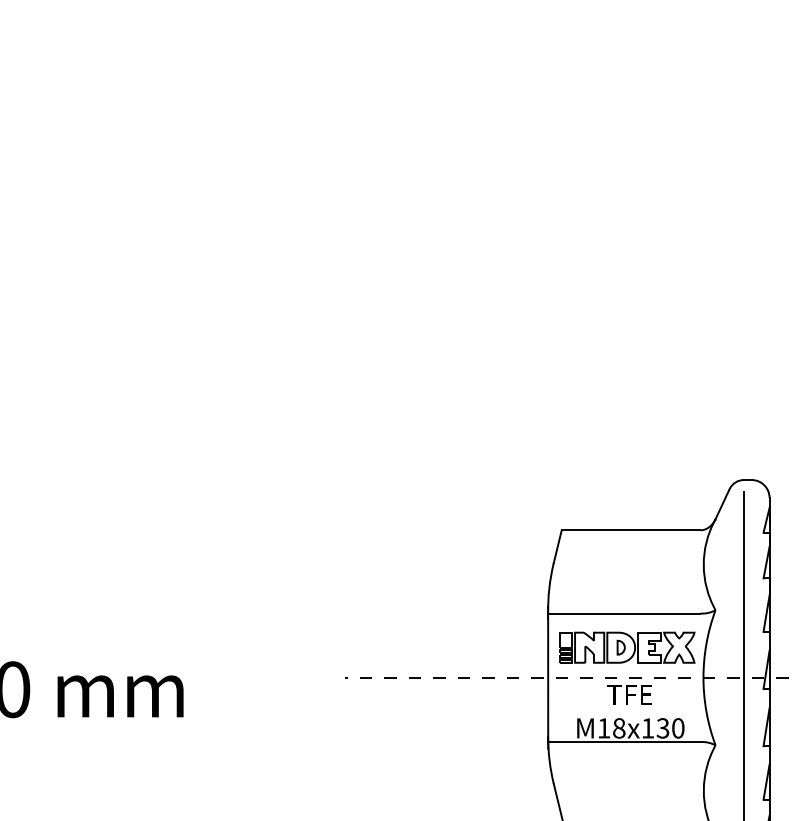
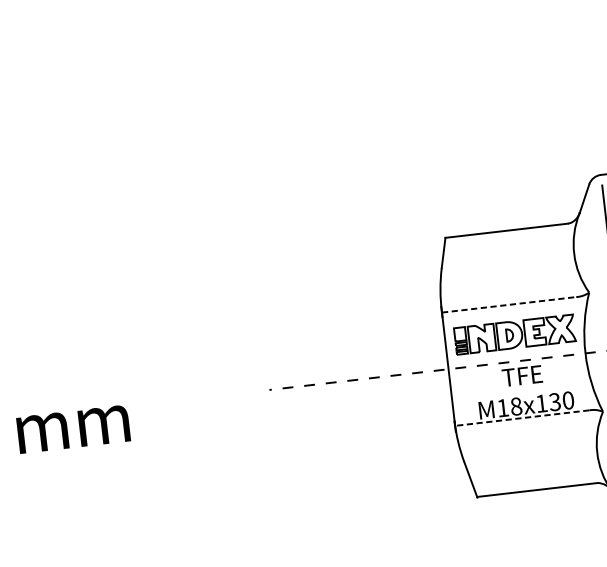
line: (624, 613) -> (509, 304), solid -> dashed
line: (623, 742) -> (521, 418), solid -> dashed

